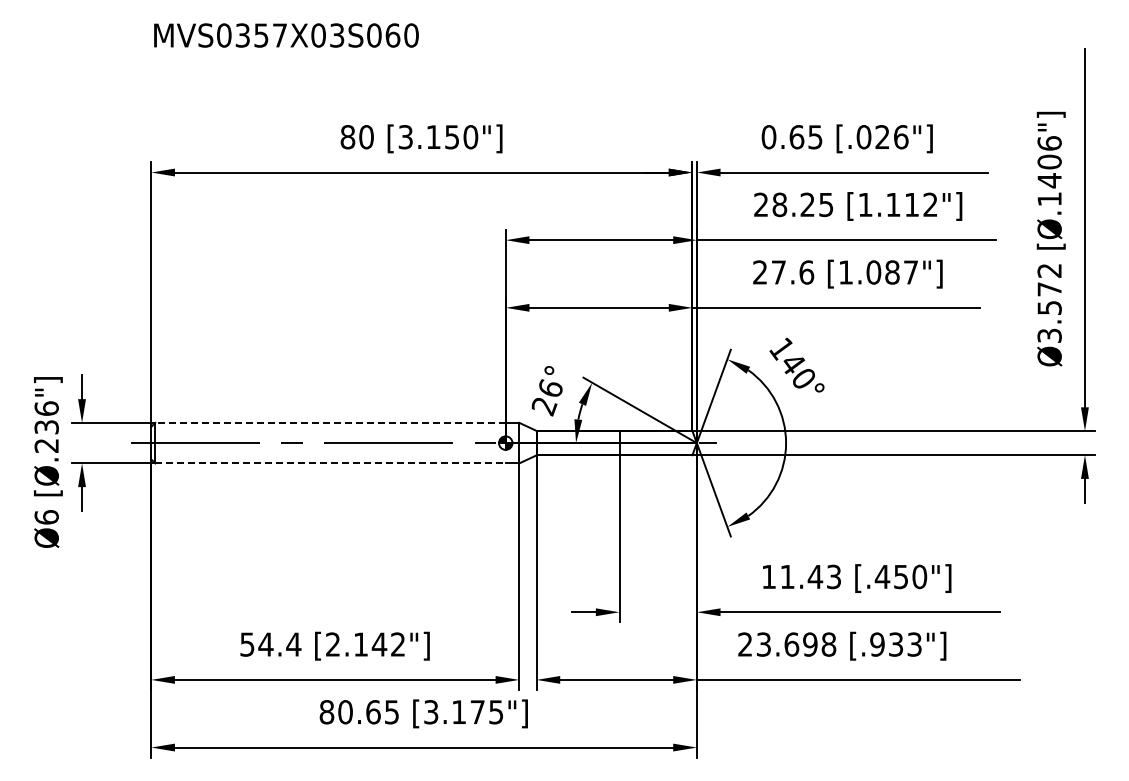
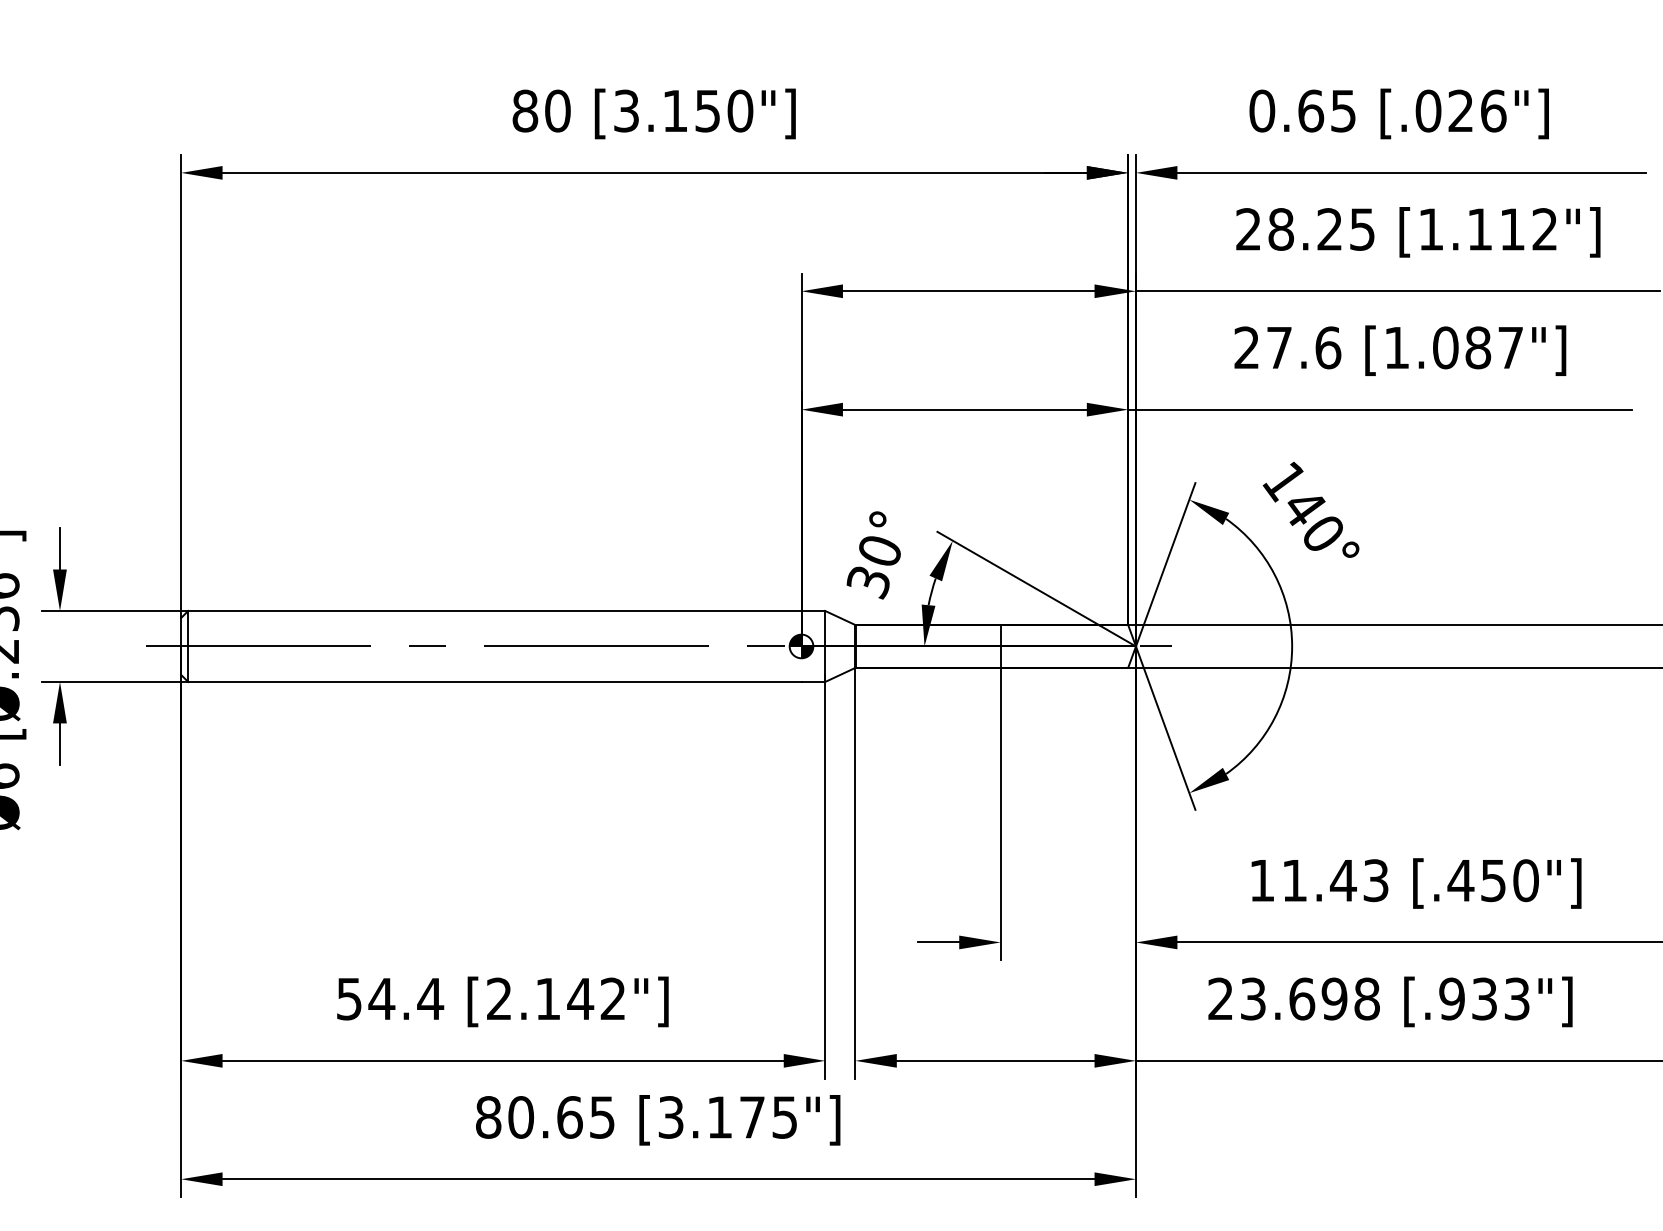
text: (546, 397) -> (872, 566), 26° -> 30°
line: (330, 422) -> (494, 610), dashed -> solid
line: (331, 463) -> (496, 682), dashed -> solid

